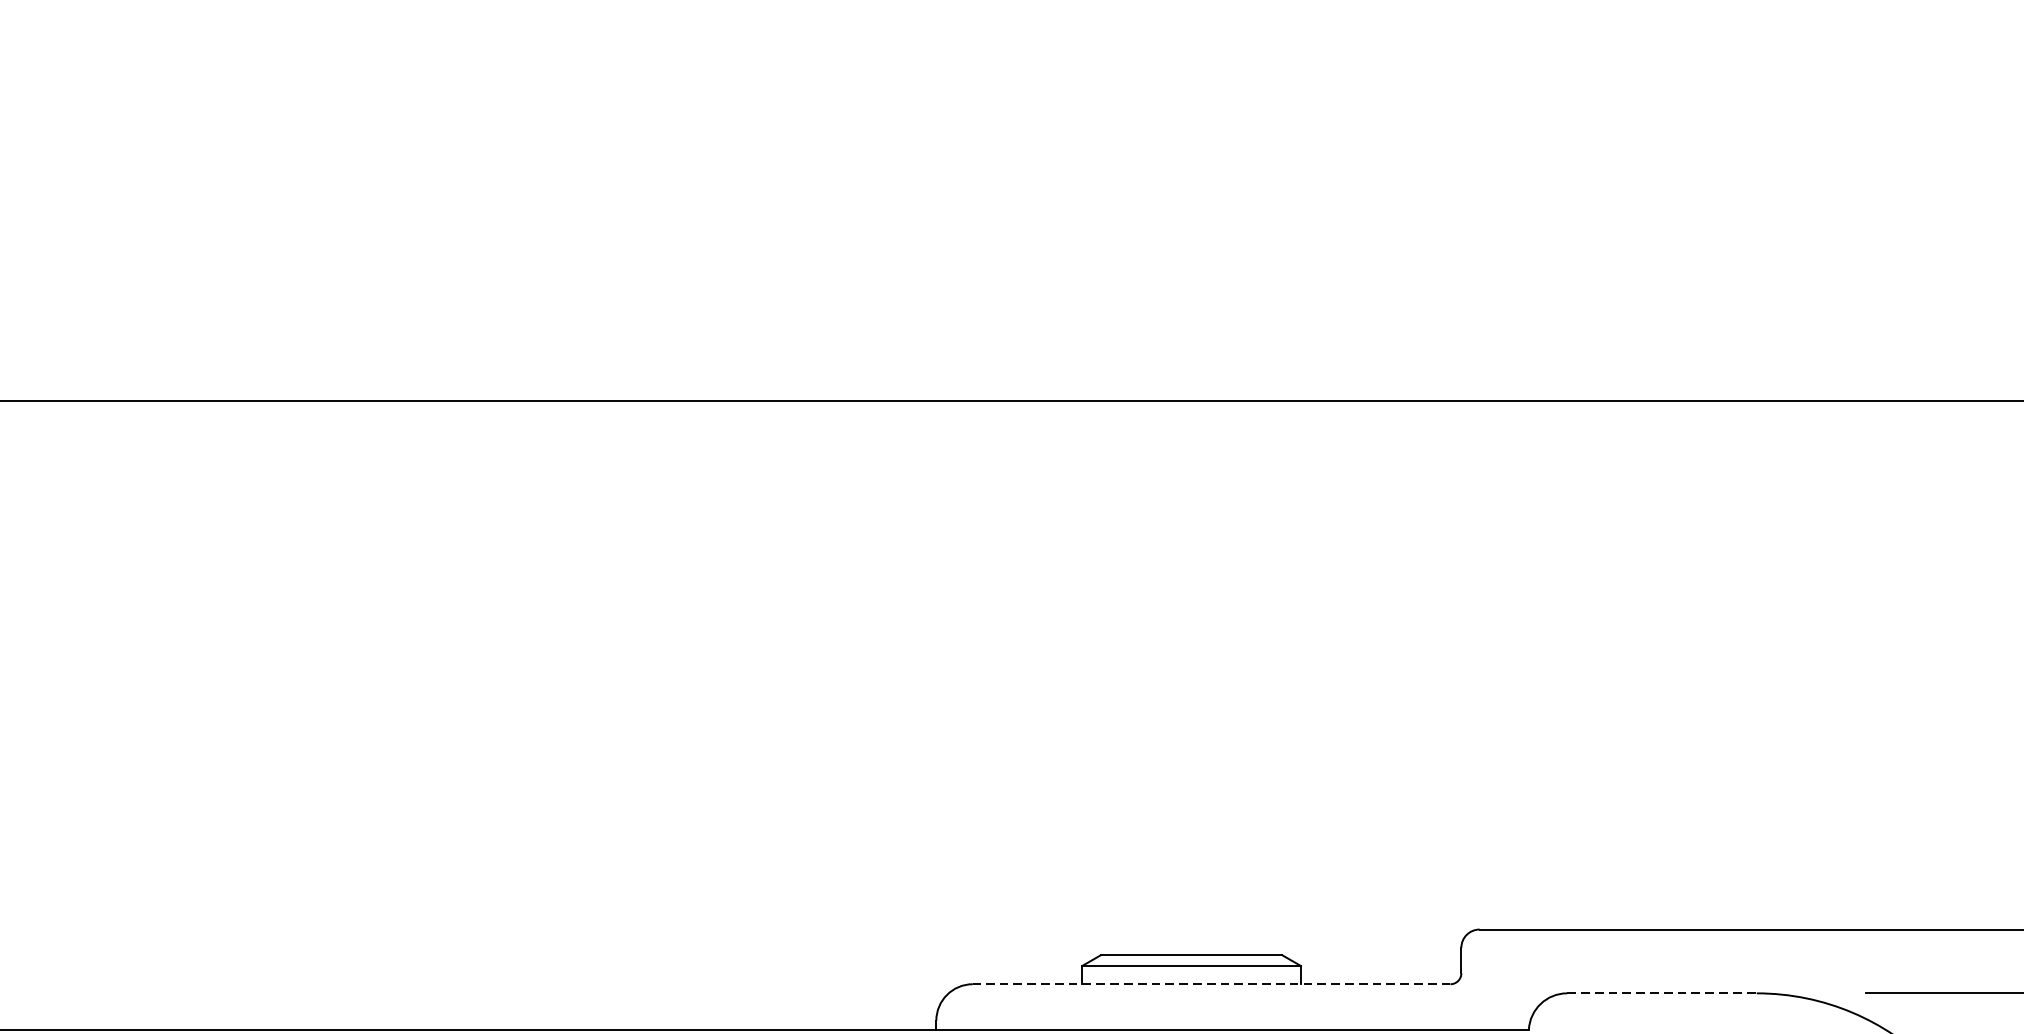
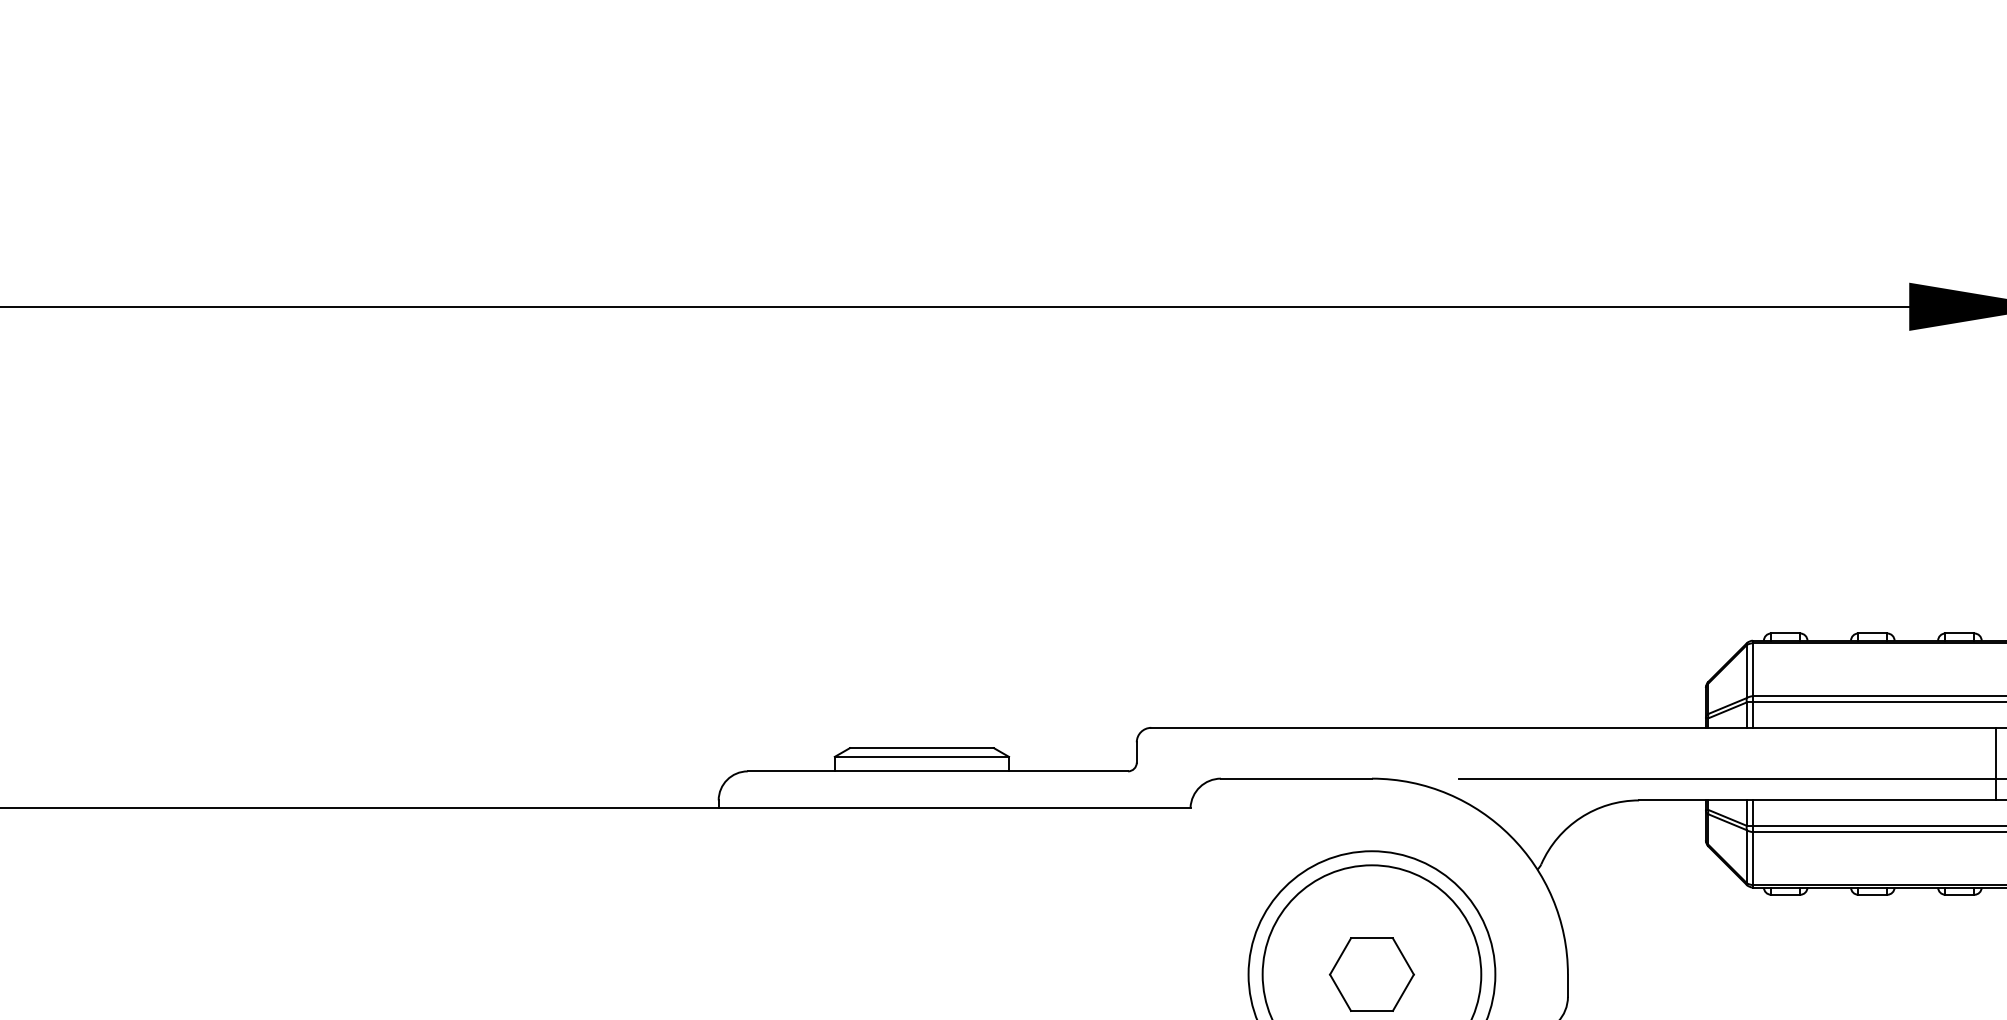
line: (1211, 984) -> (937, 771), dashed -> solid
line: (1661, 993) -> (1296, 778), dashed -> solid

